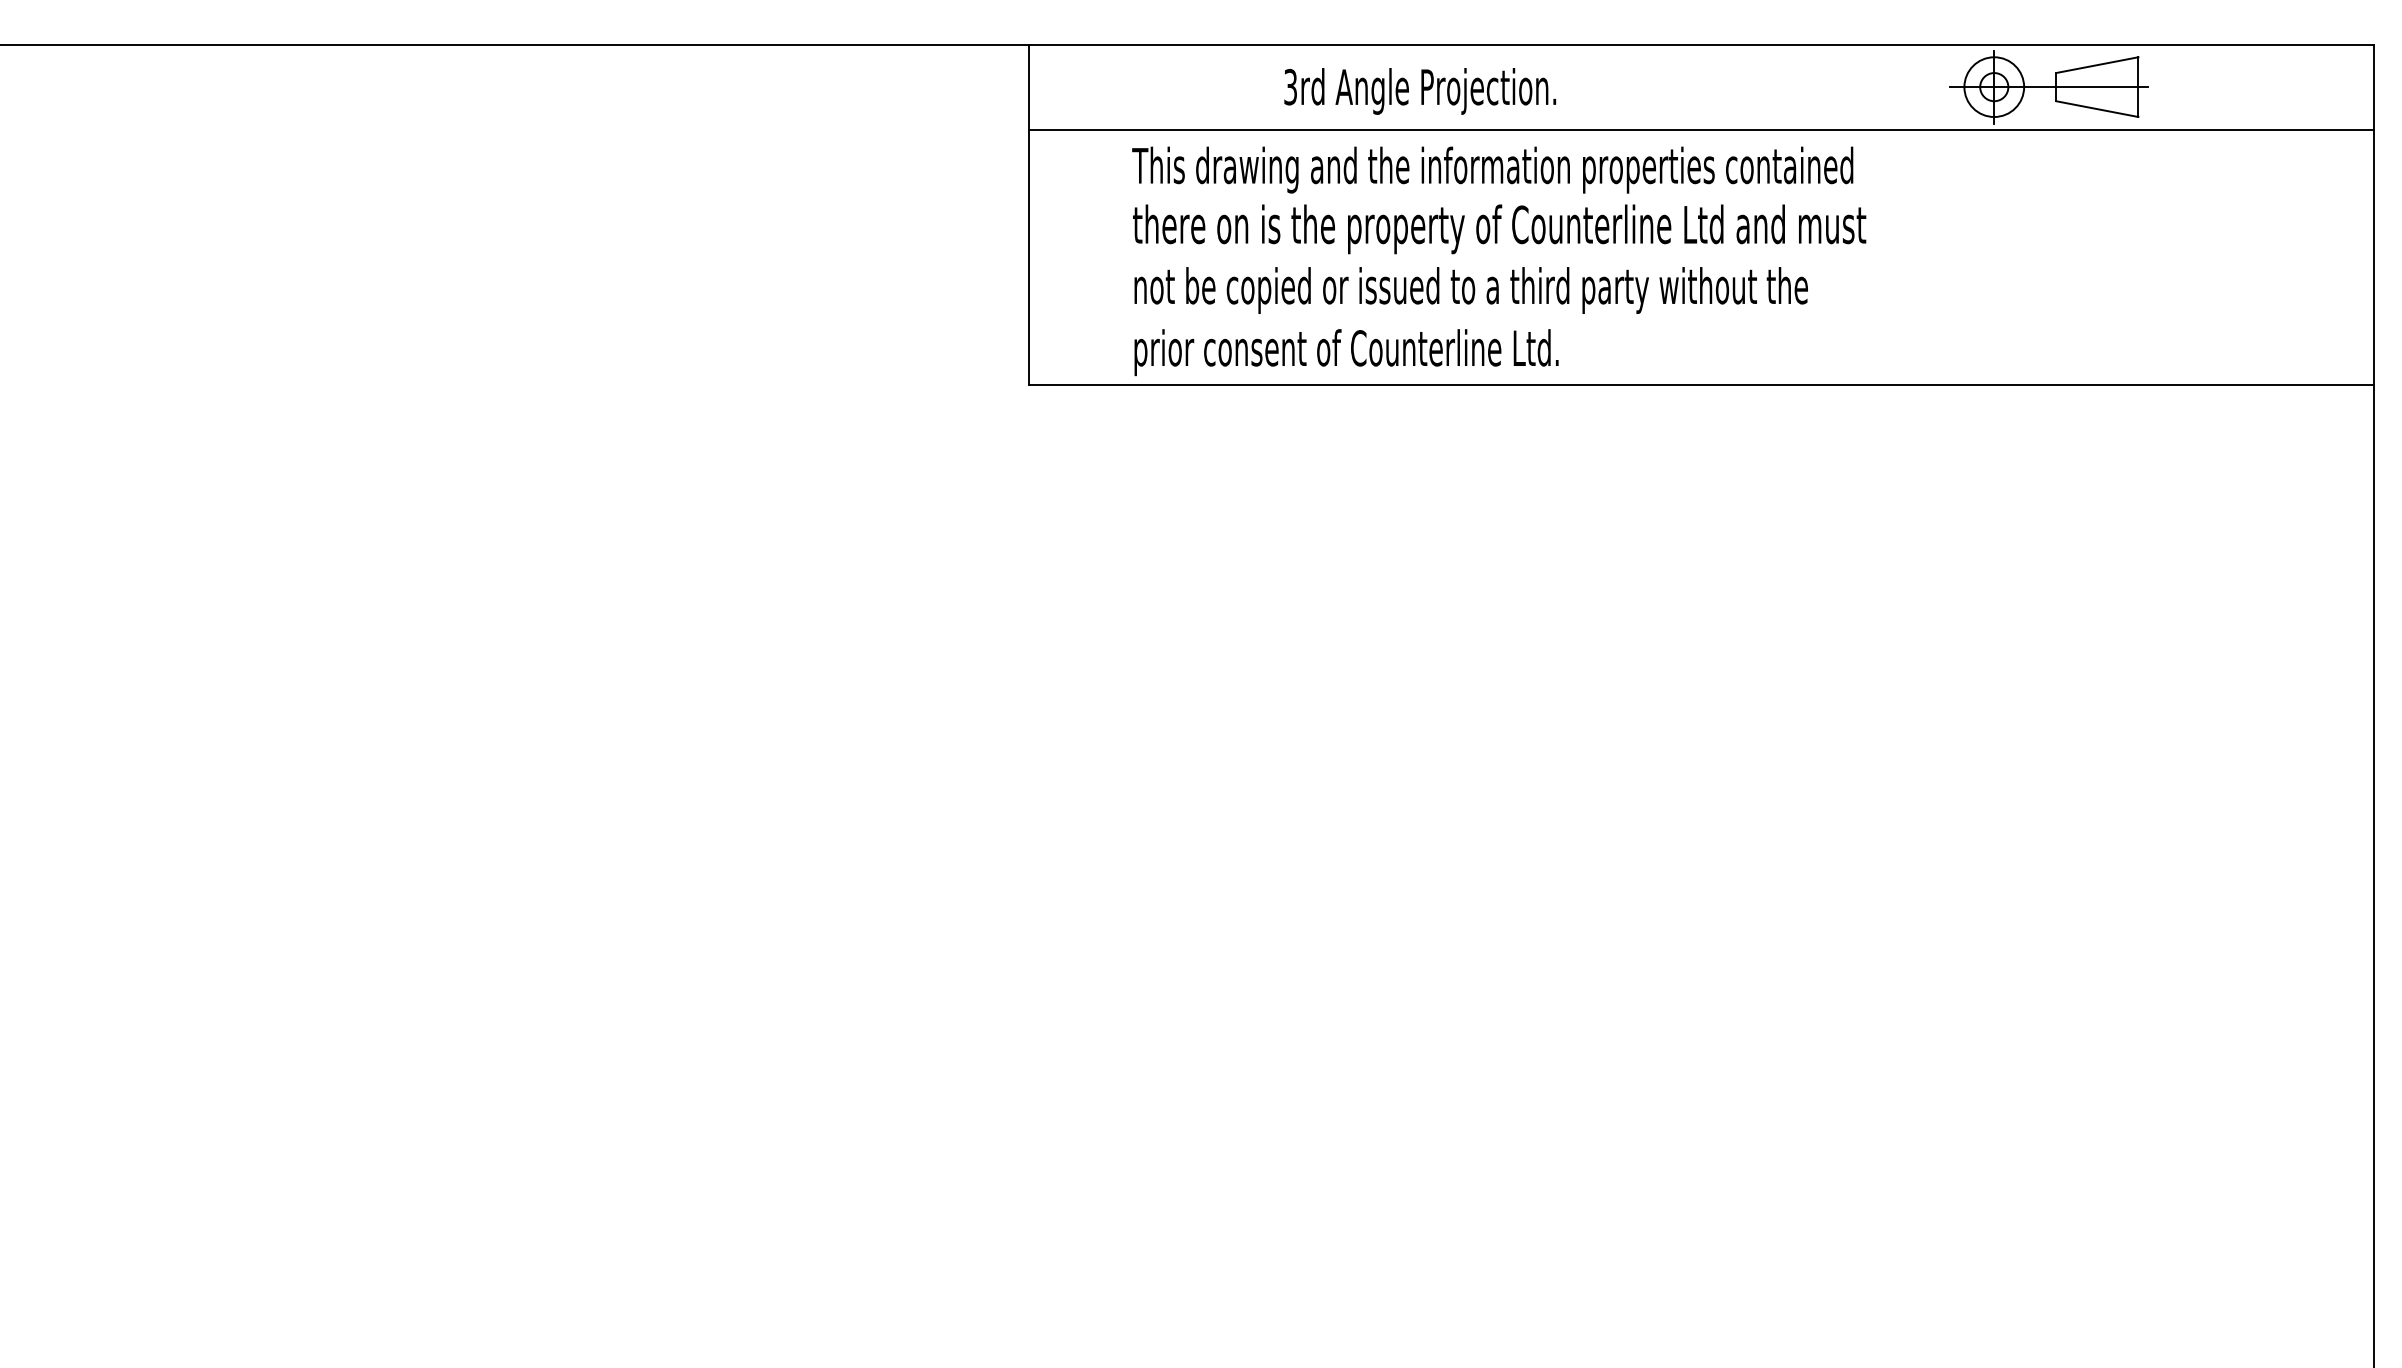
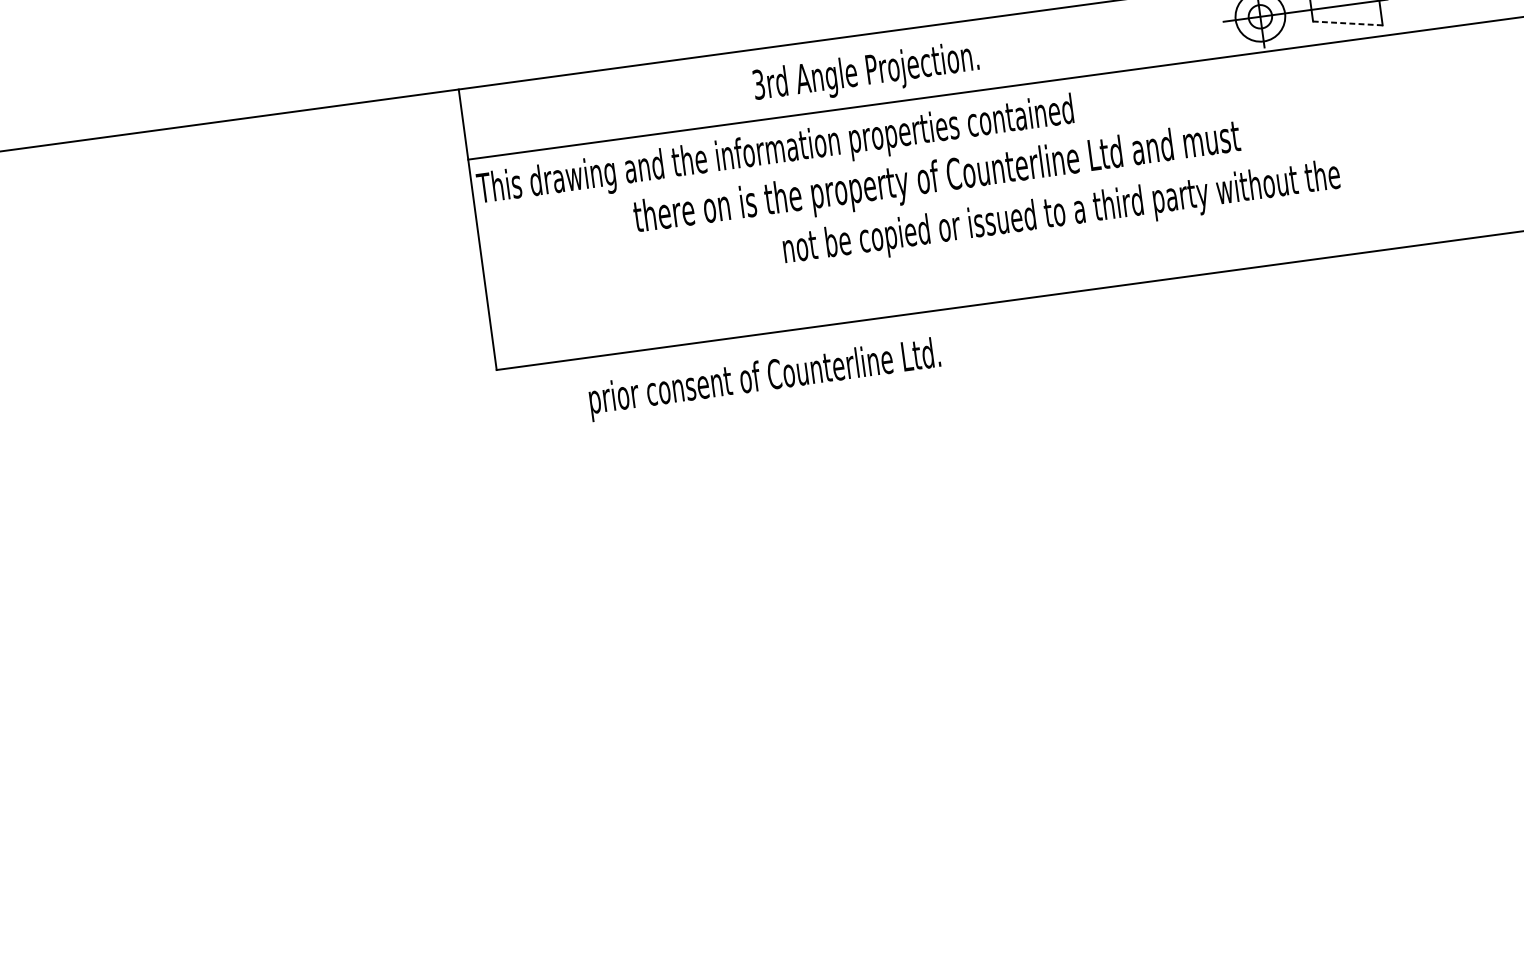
text: (1420, 91) -> (866, 73), moved
line: (2097, 109) -> (1348, 23), solid -> dashed
text: (1492, 169) -> (775, 151), moved
text: (1499, 229) -> (937, 180), moved
text: (1470, 290) -> (1061, 214), moved
text: (1346, 352) -> (764, 379), moved

